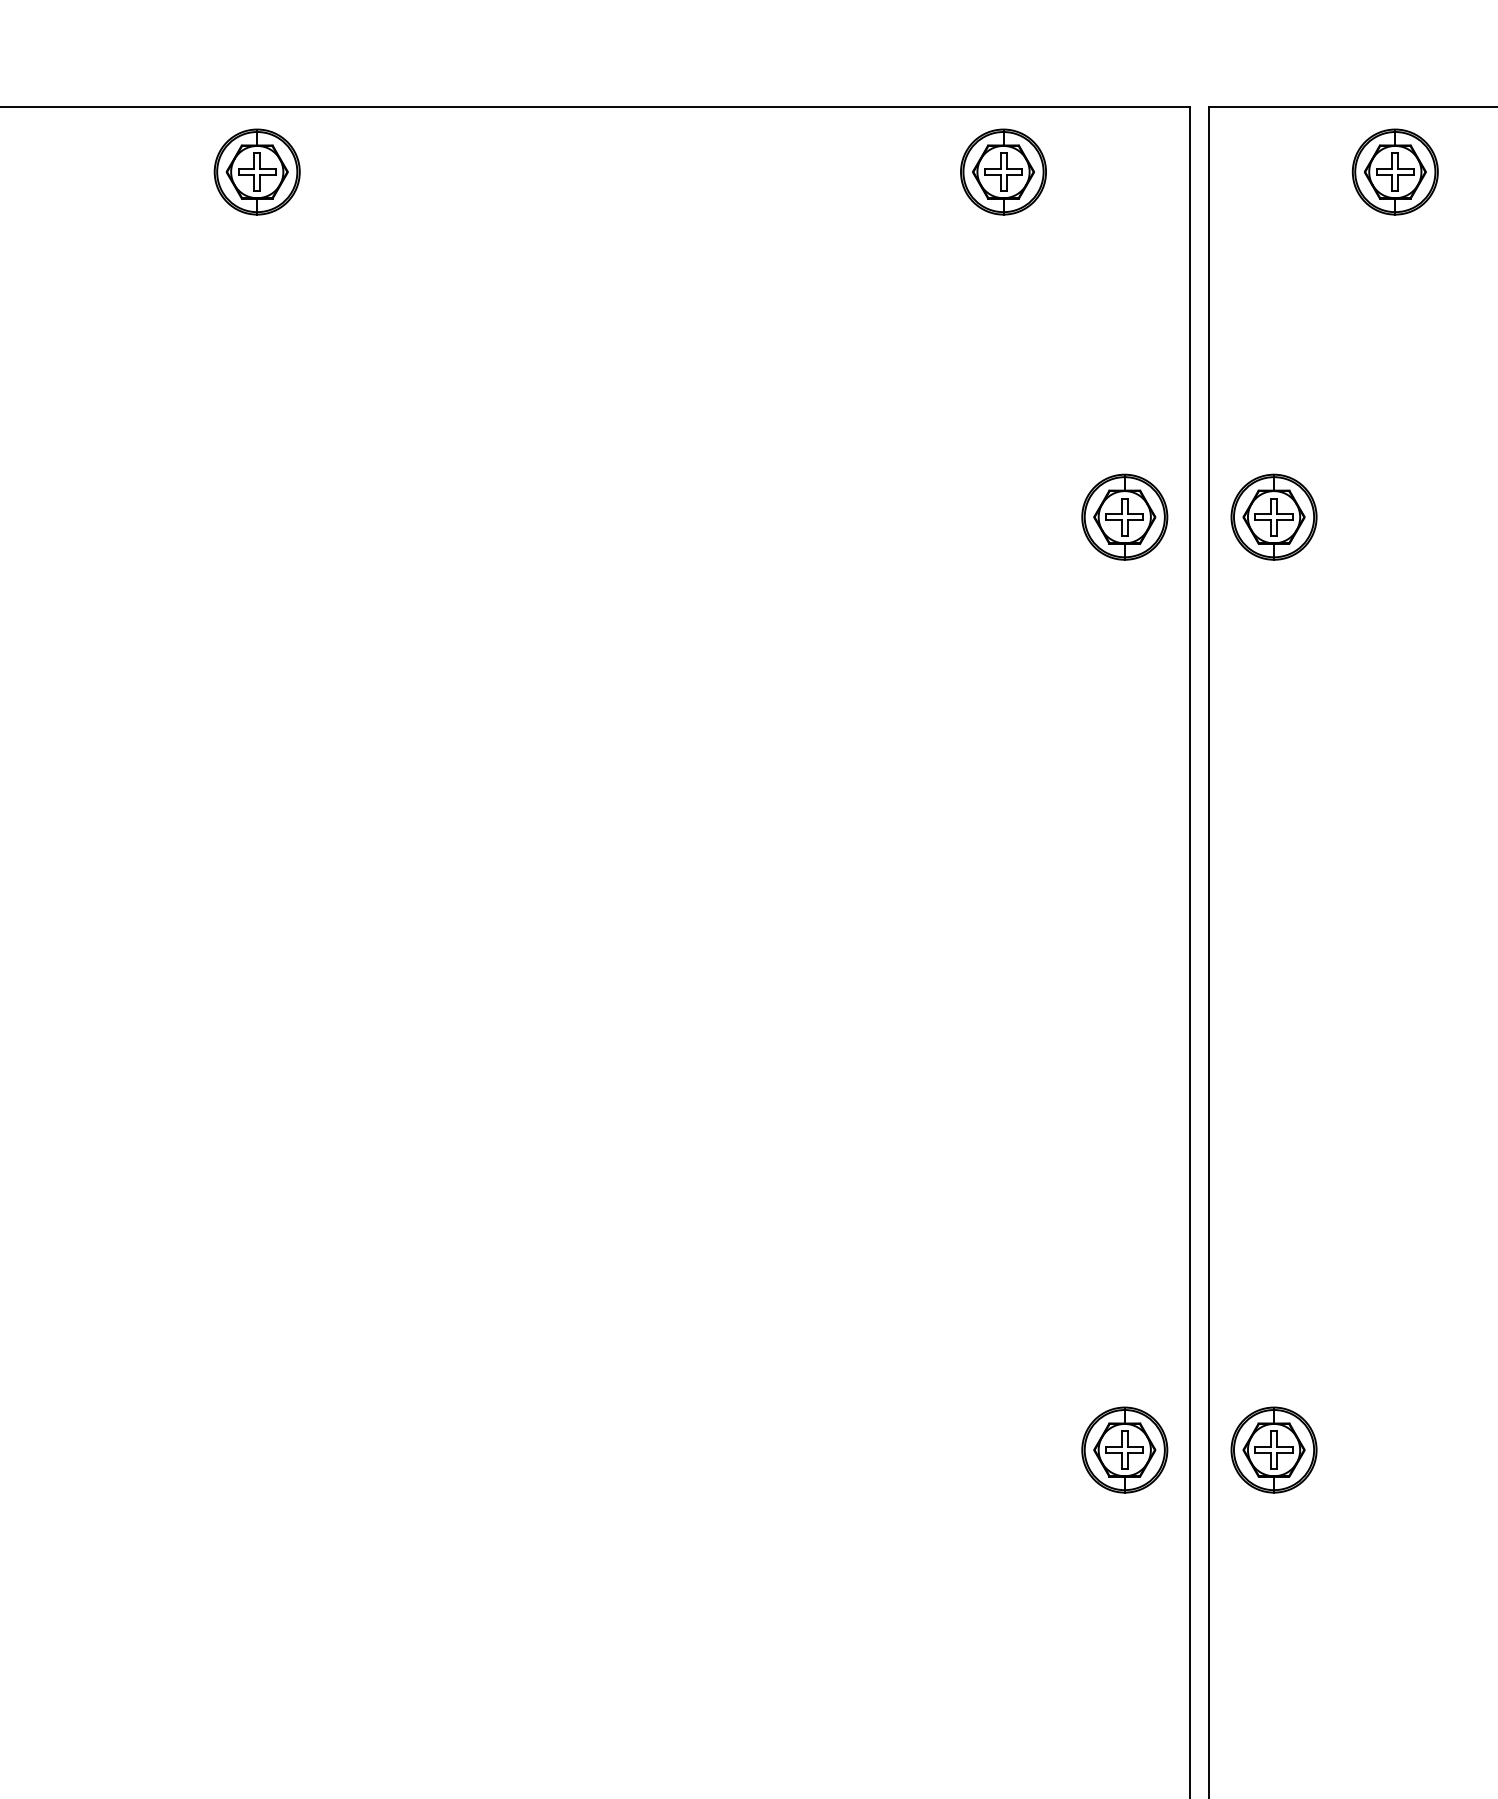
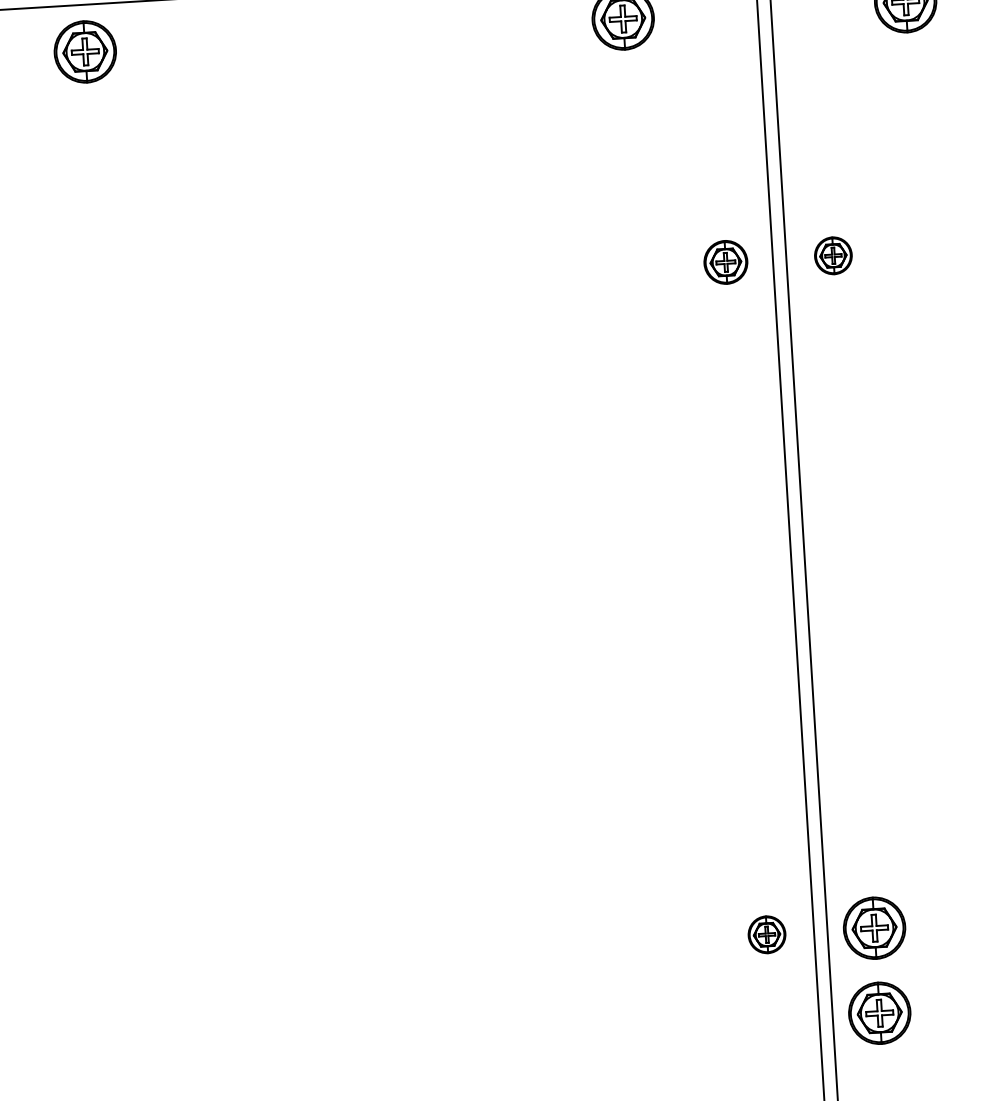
part: (1124, 516) -> (725, 261), size x0.7
part: (1273, 516) -> (833, 255), size x0.6
part: (1124, 1449) -> (766, 934), size x0.6
part: (1273, 1567) -> (879, 1012), added

